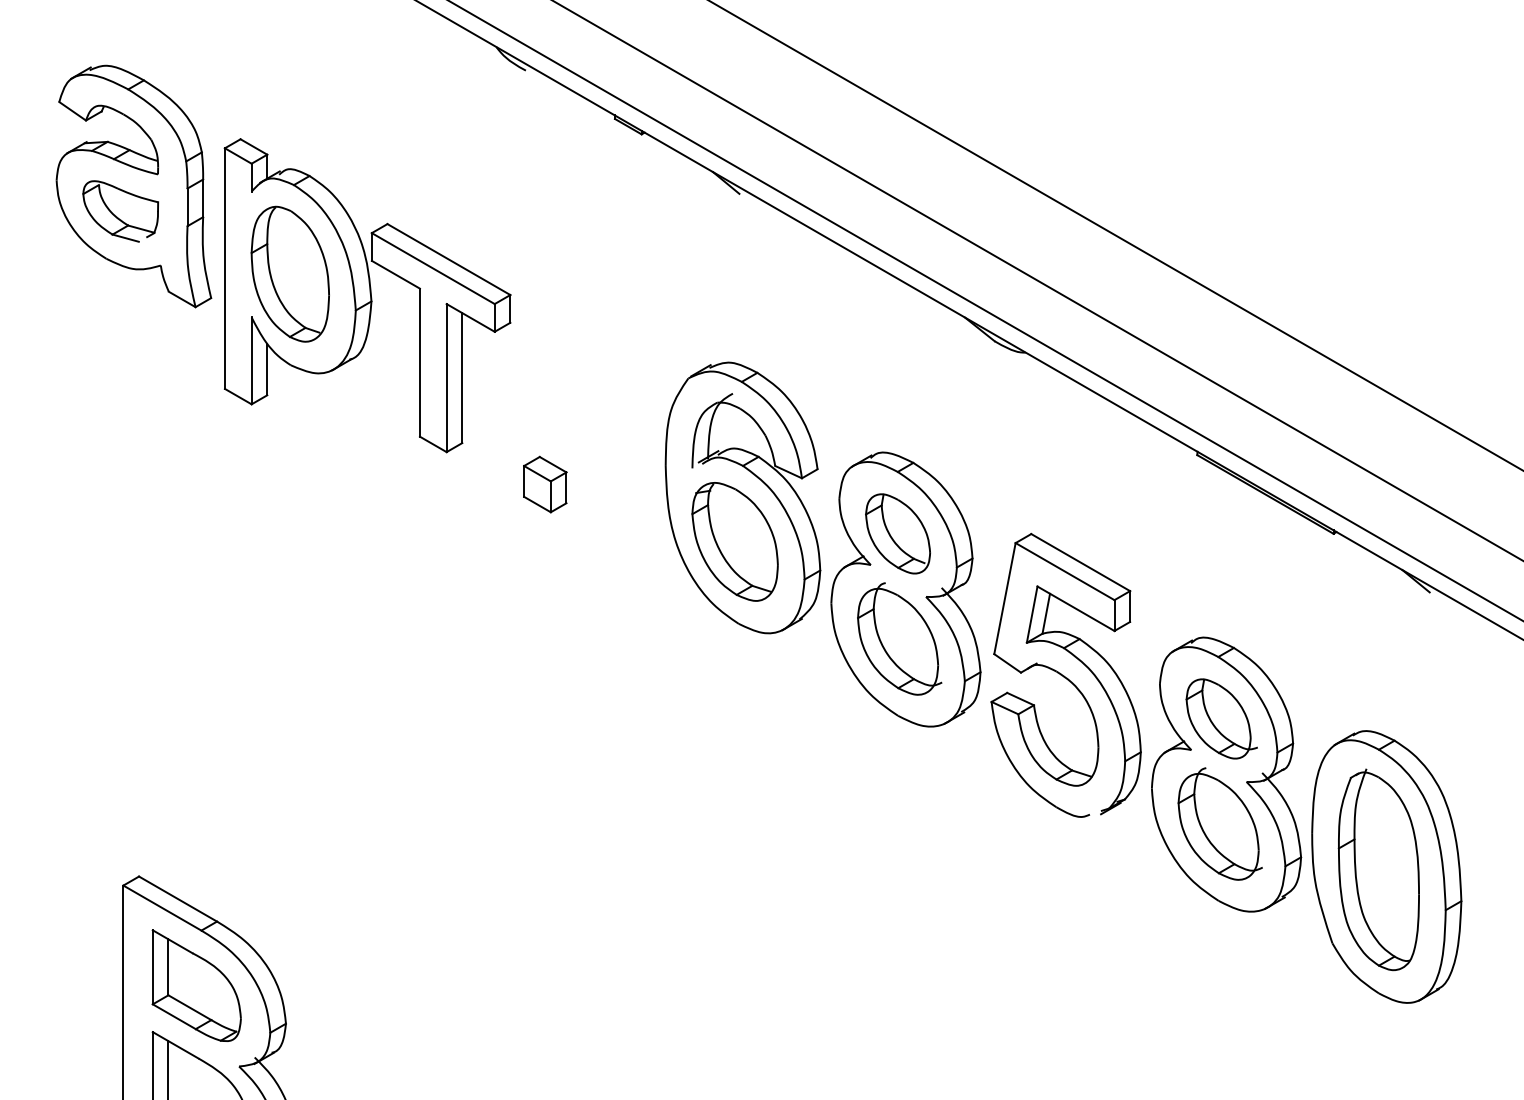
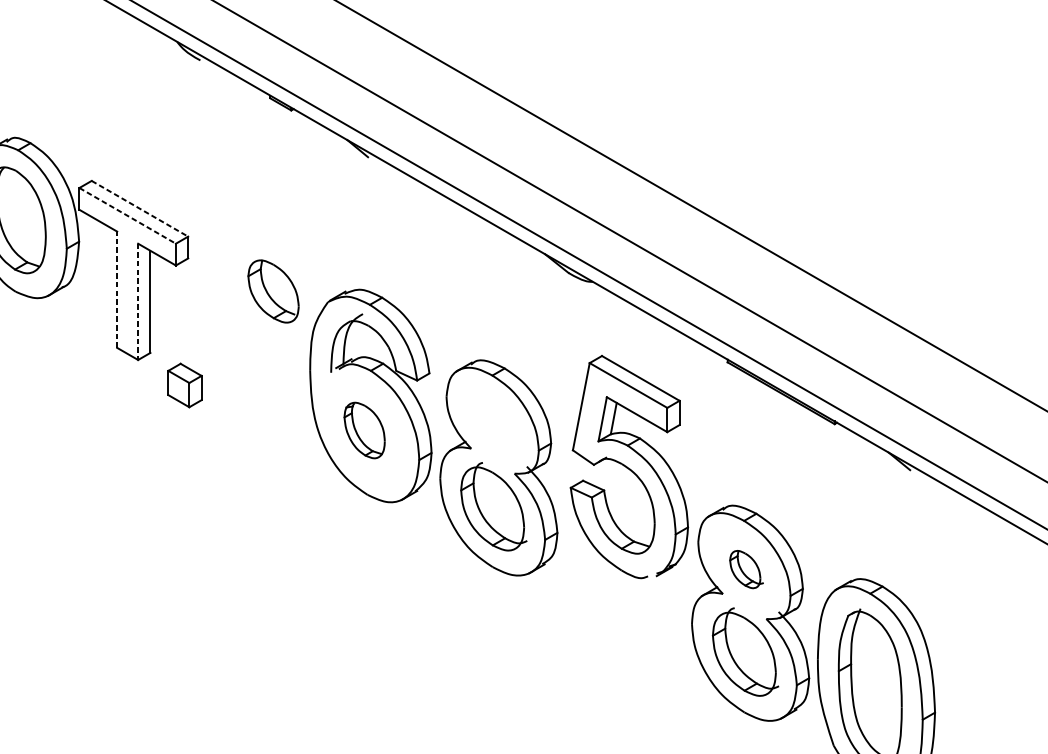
line: (448, 259) -> (139, 208), solid -> dashed
line: (433, 268) -> (127, 215), solid -> dashed
line: (419, 362) -> (116, 289), solid -> dashed
line: (446, 378) -> (138, 302), solid -> dashed
part: (545, 484) -> (185, 385), moved
part: (897, 533) -> (273, 291), moved
part: (734, 541) -> (364, 430), size x0.6
part: (1065, 674) -> (628, 466), moved
part: (1221, 718) -> (746, 569), size x0.6

